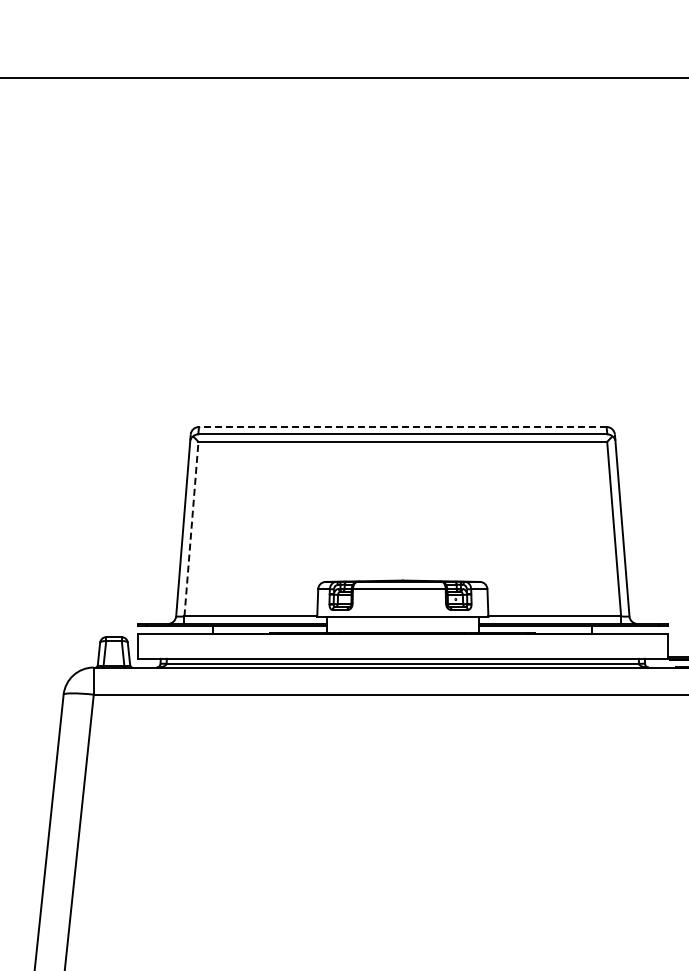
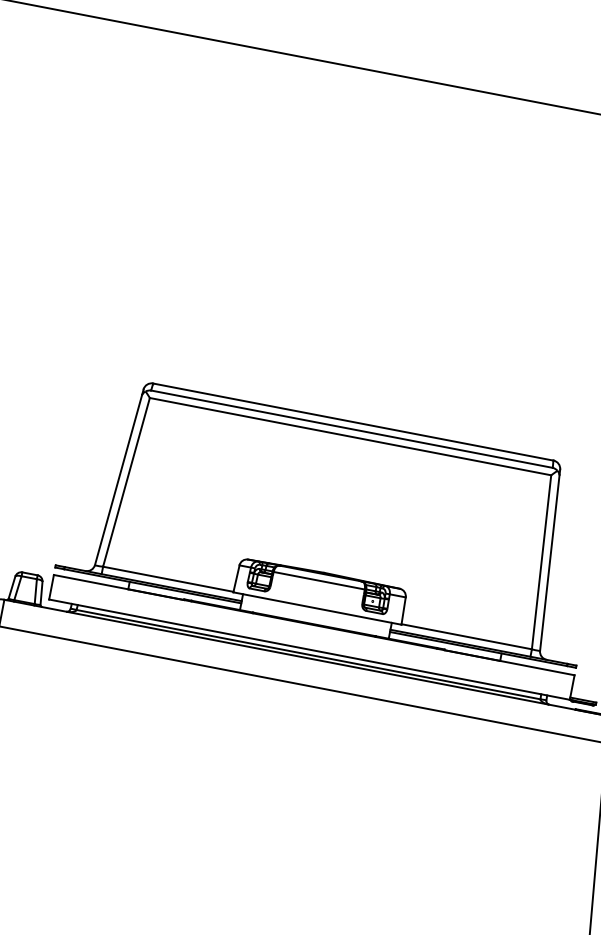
line: (402, 427) -> (352, 422), dashed -> solid
line: (191, 529) -> (126, 482), dashed -> solid

